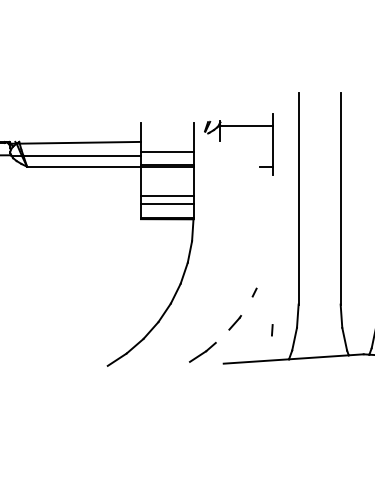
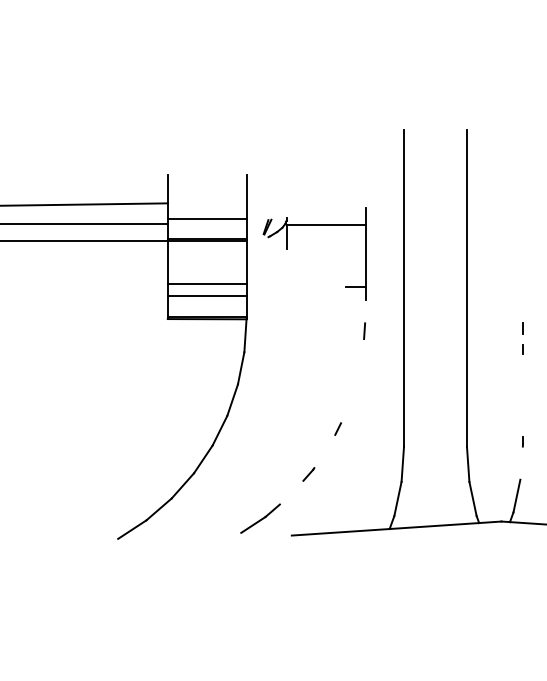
part: (238, 126) -> (313, 226), moved
part: (234, 322) -> (307, 473), size x0.62
line: (272, 330) -> (364, 331), moved

